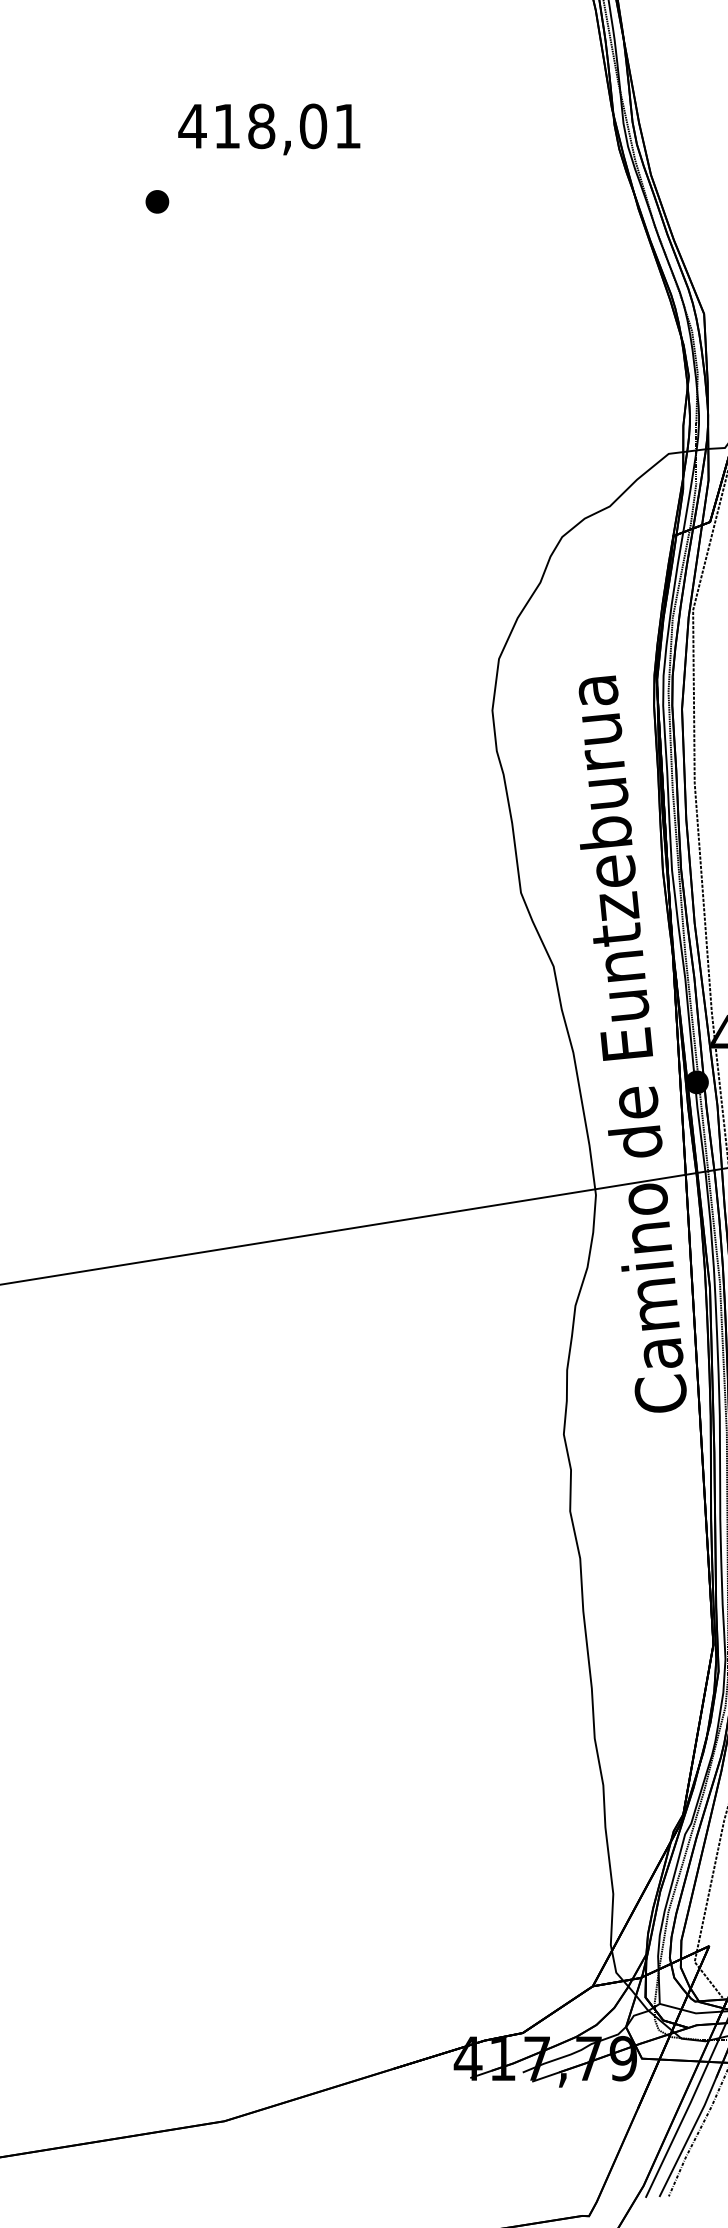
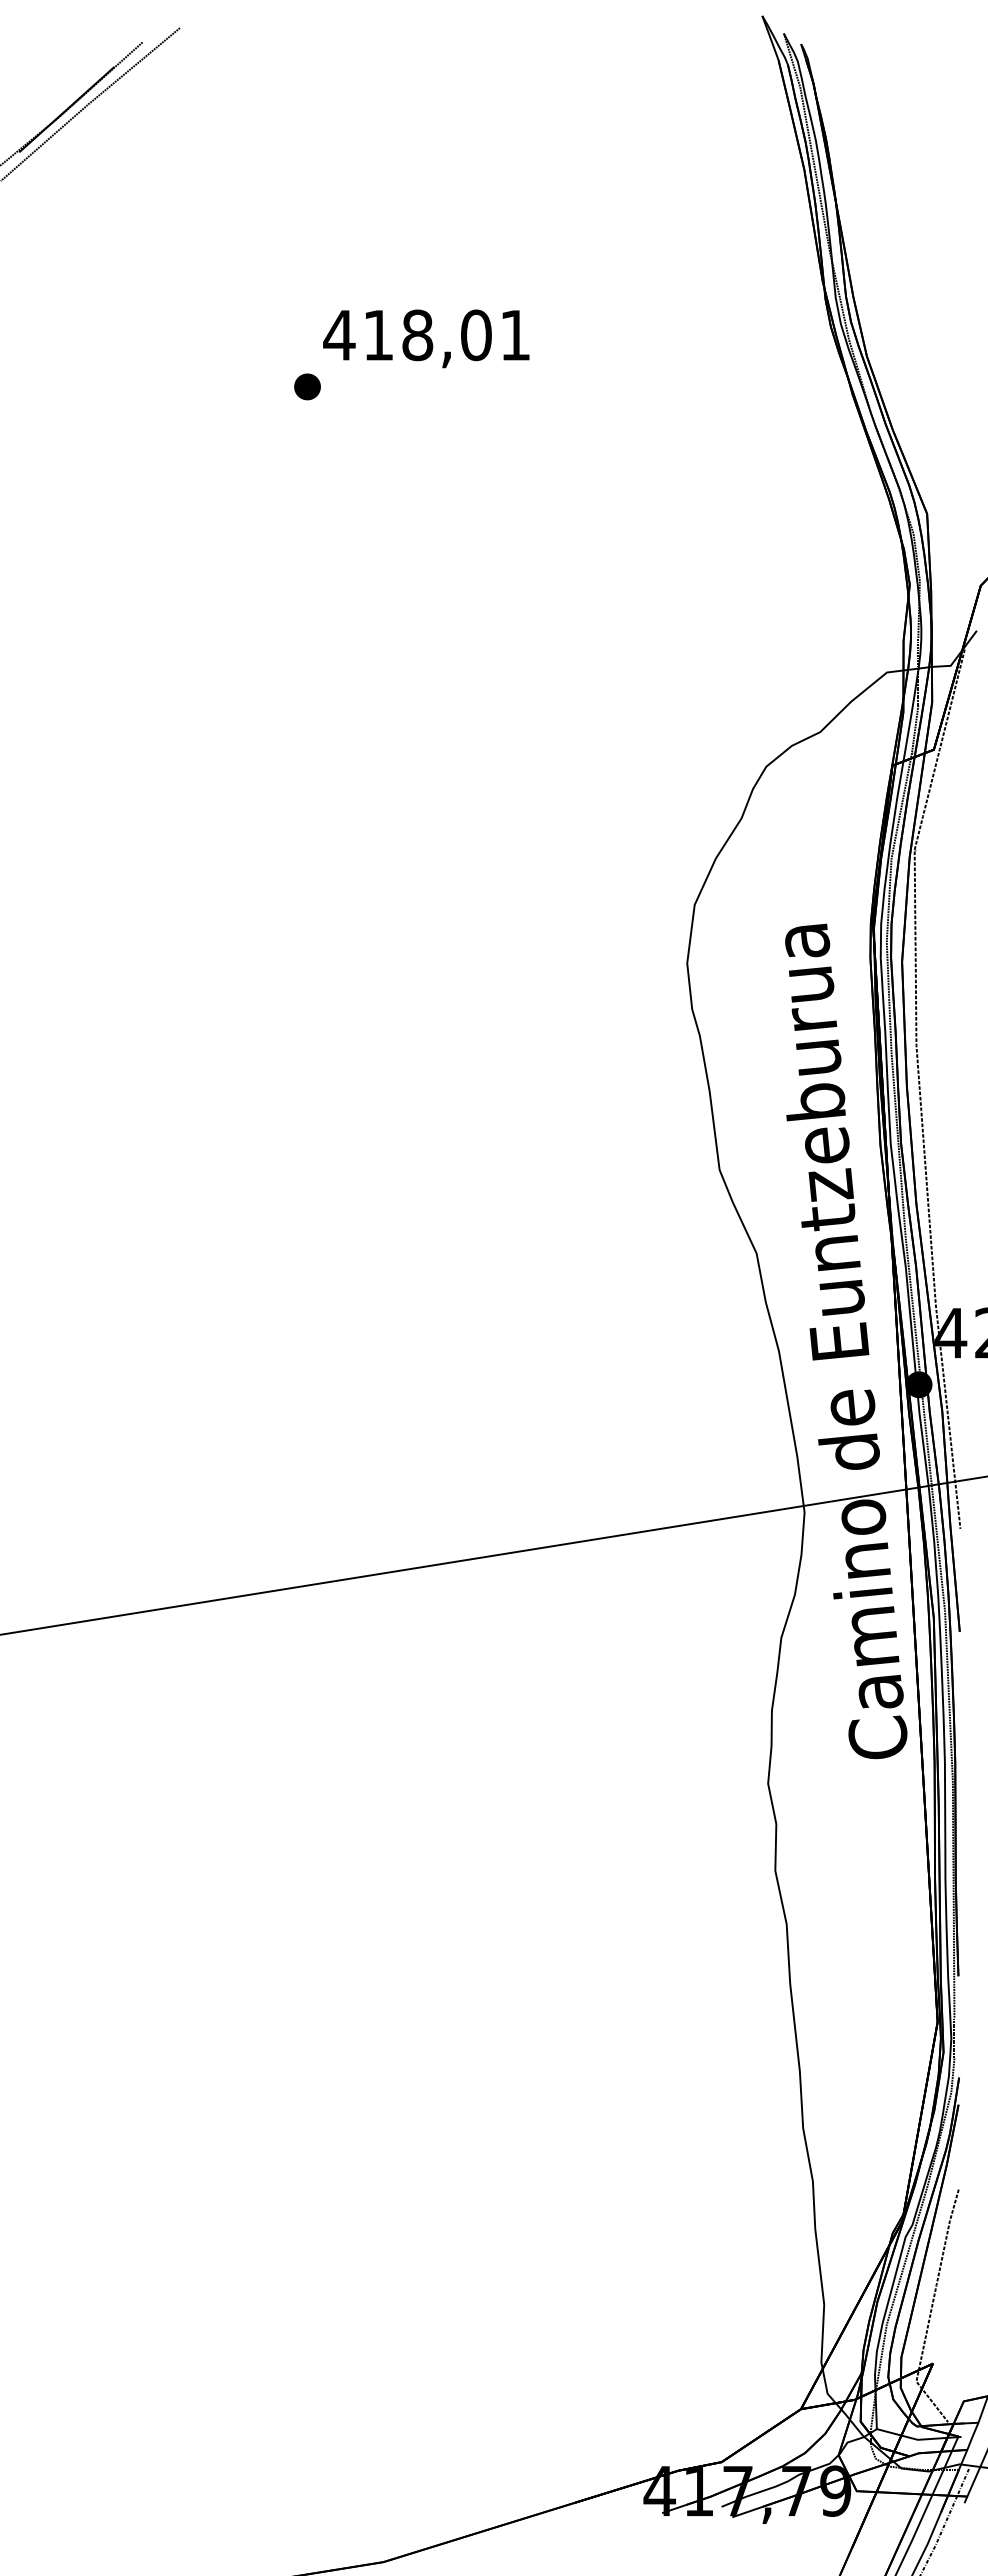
text: (269, 129) -> (426, 338), moved

